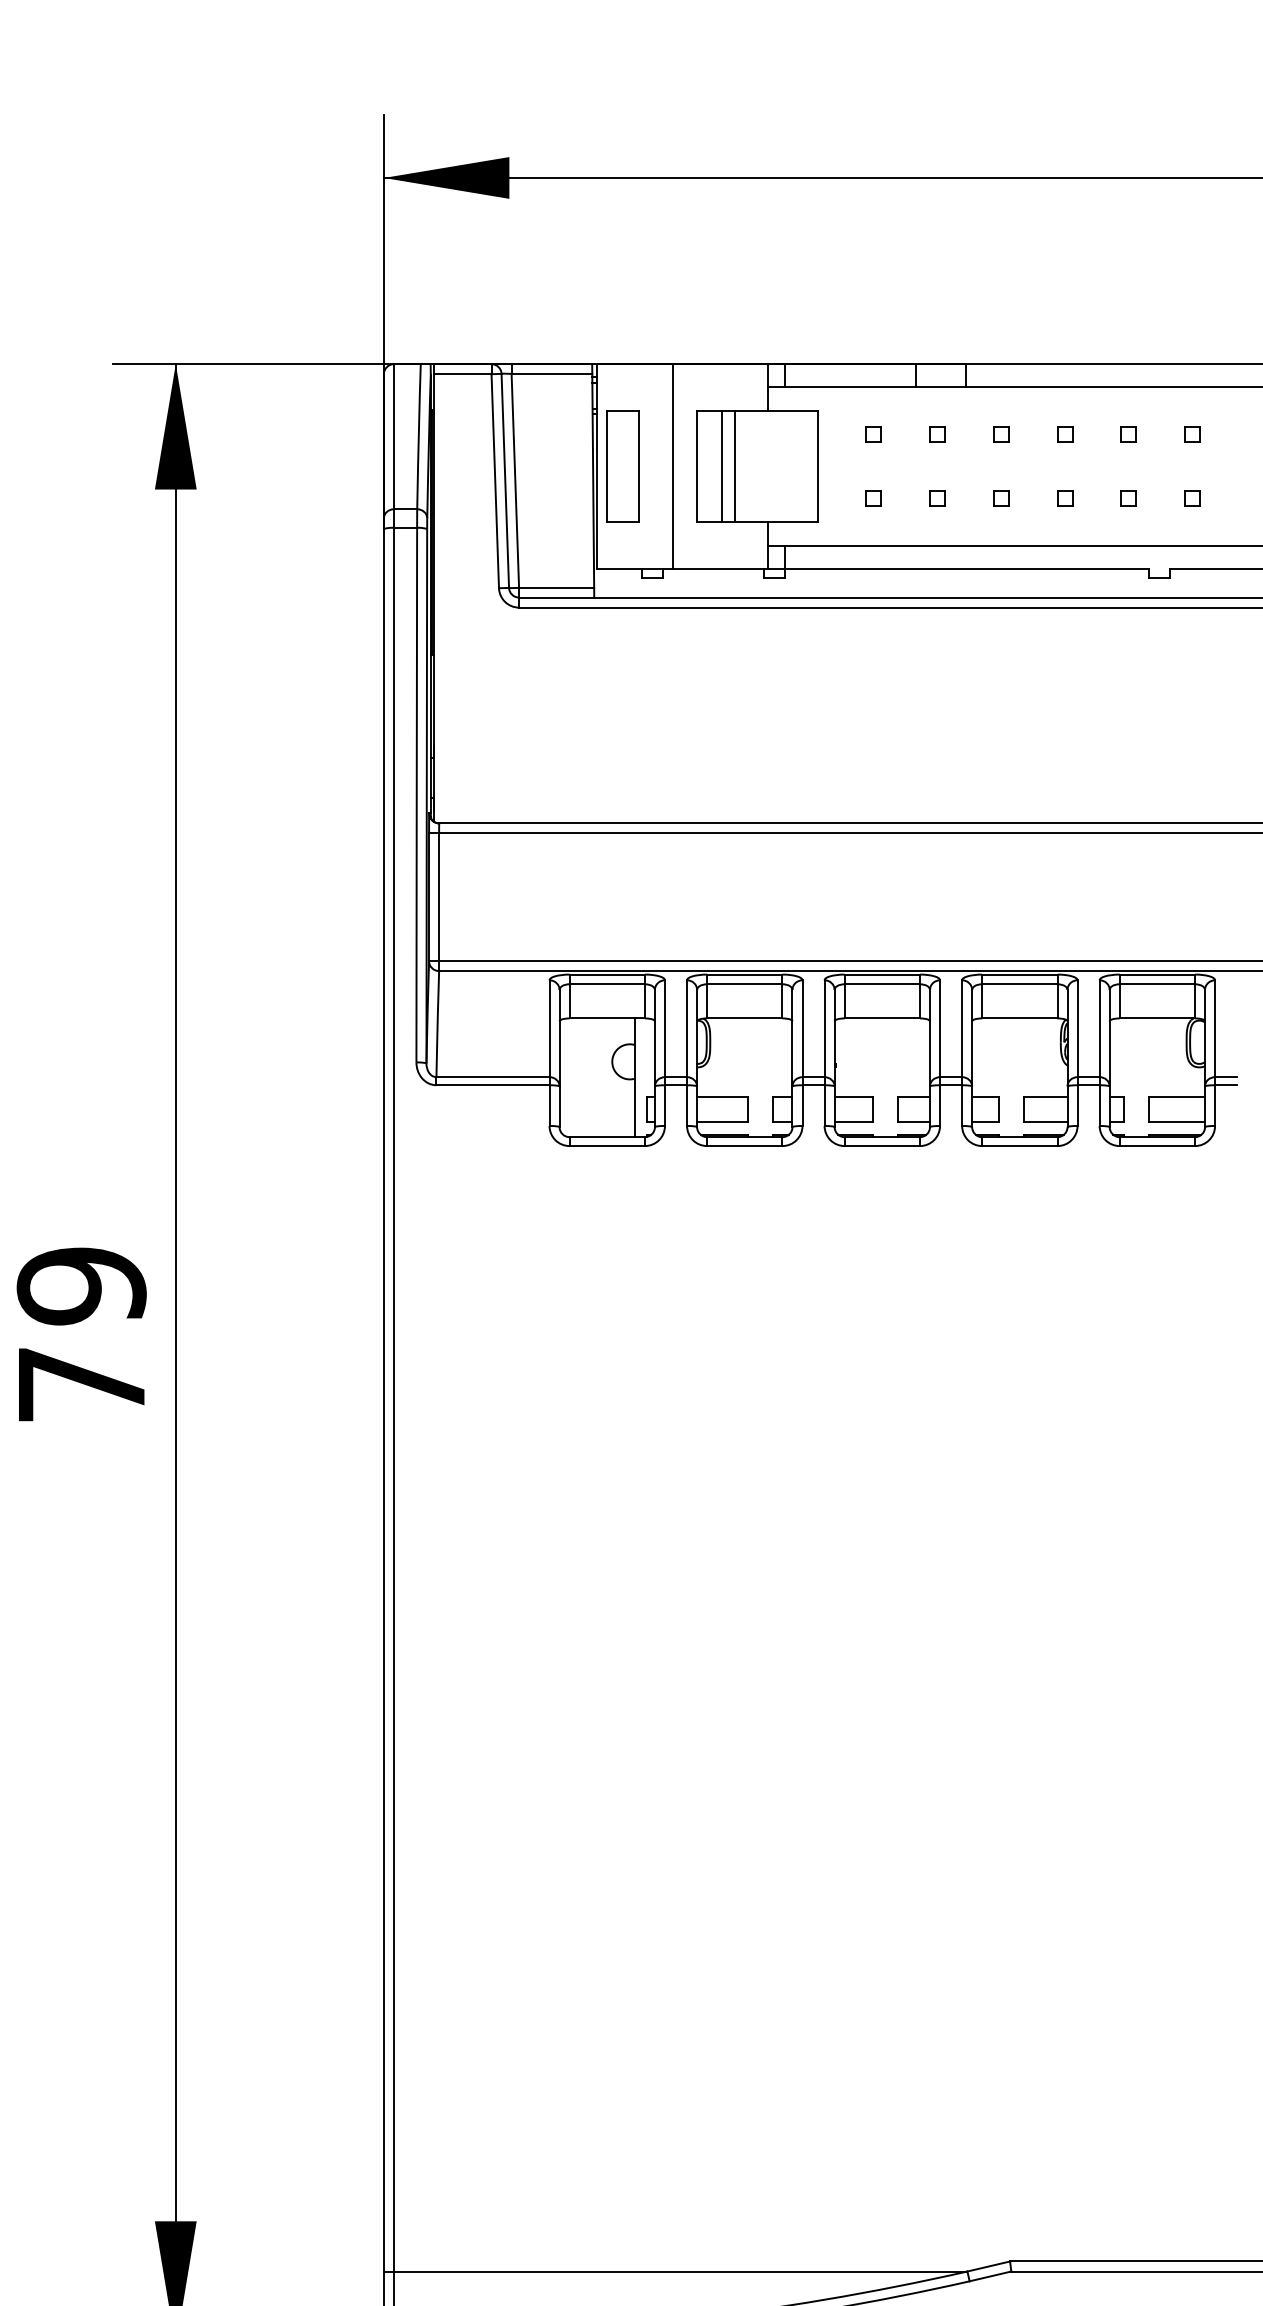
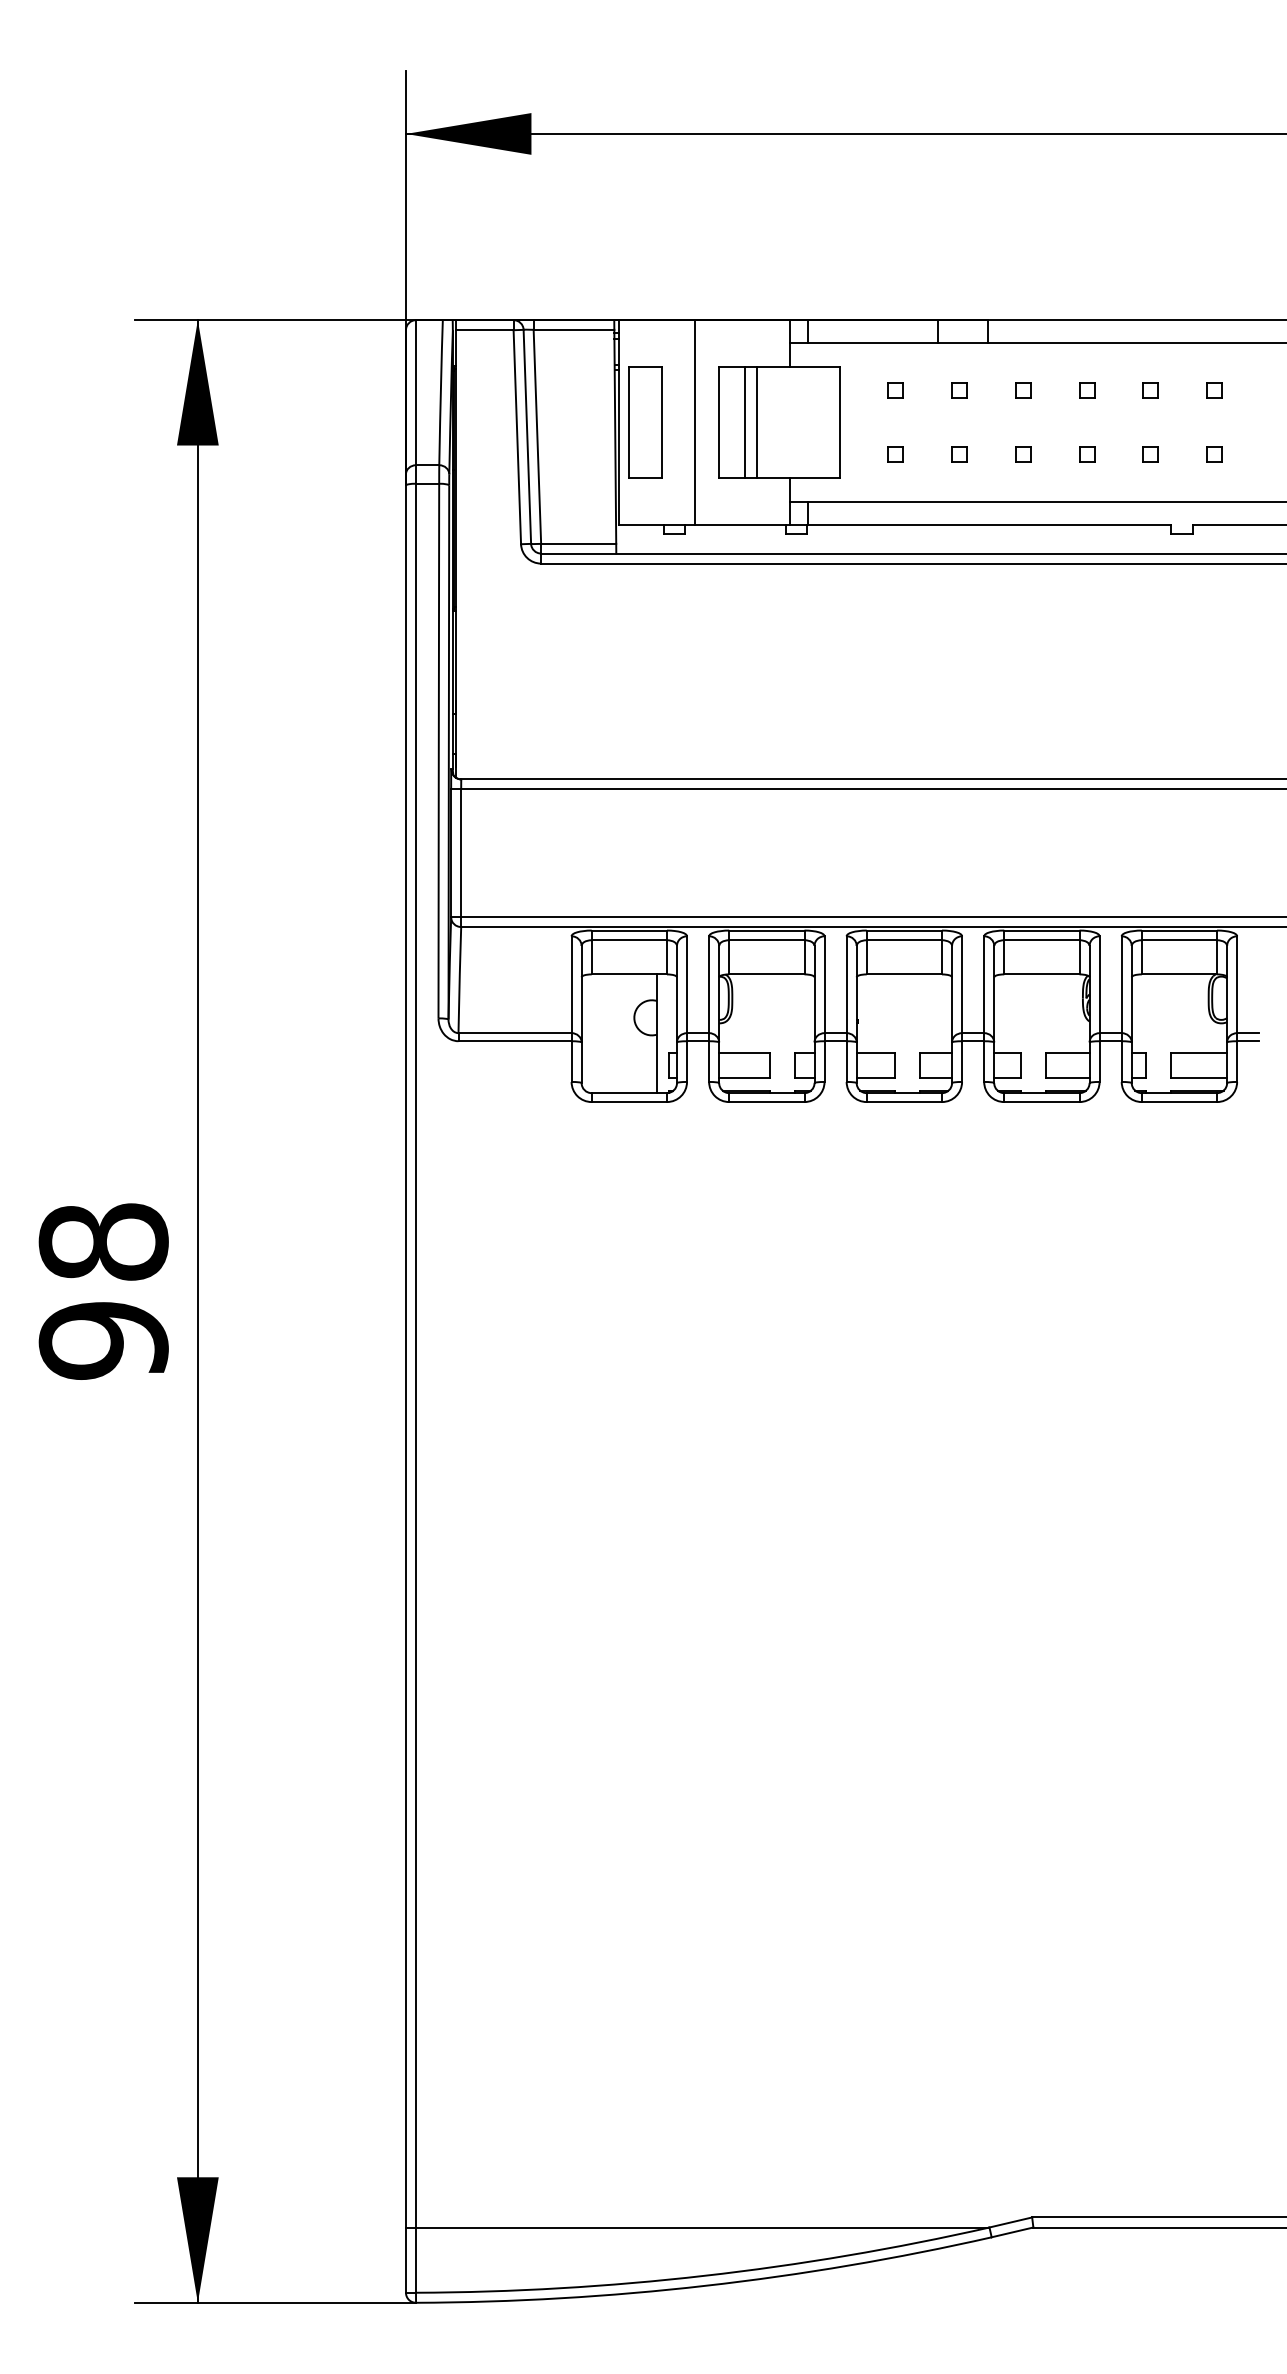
text: (81, 1335) -> (103, 1291), 79 -> 98

